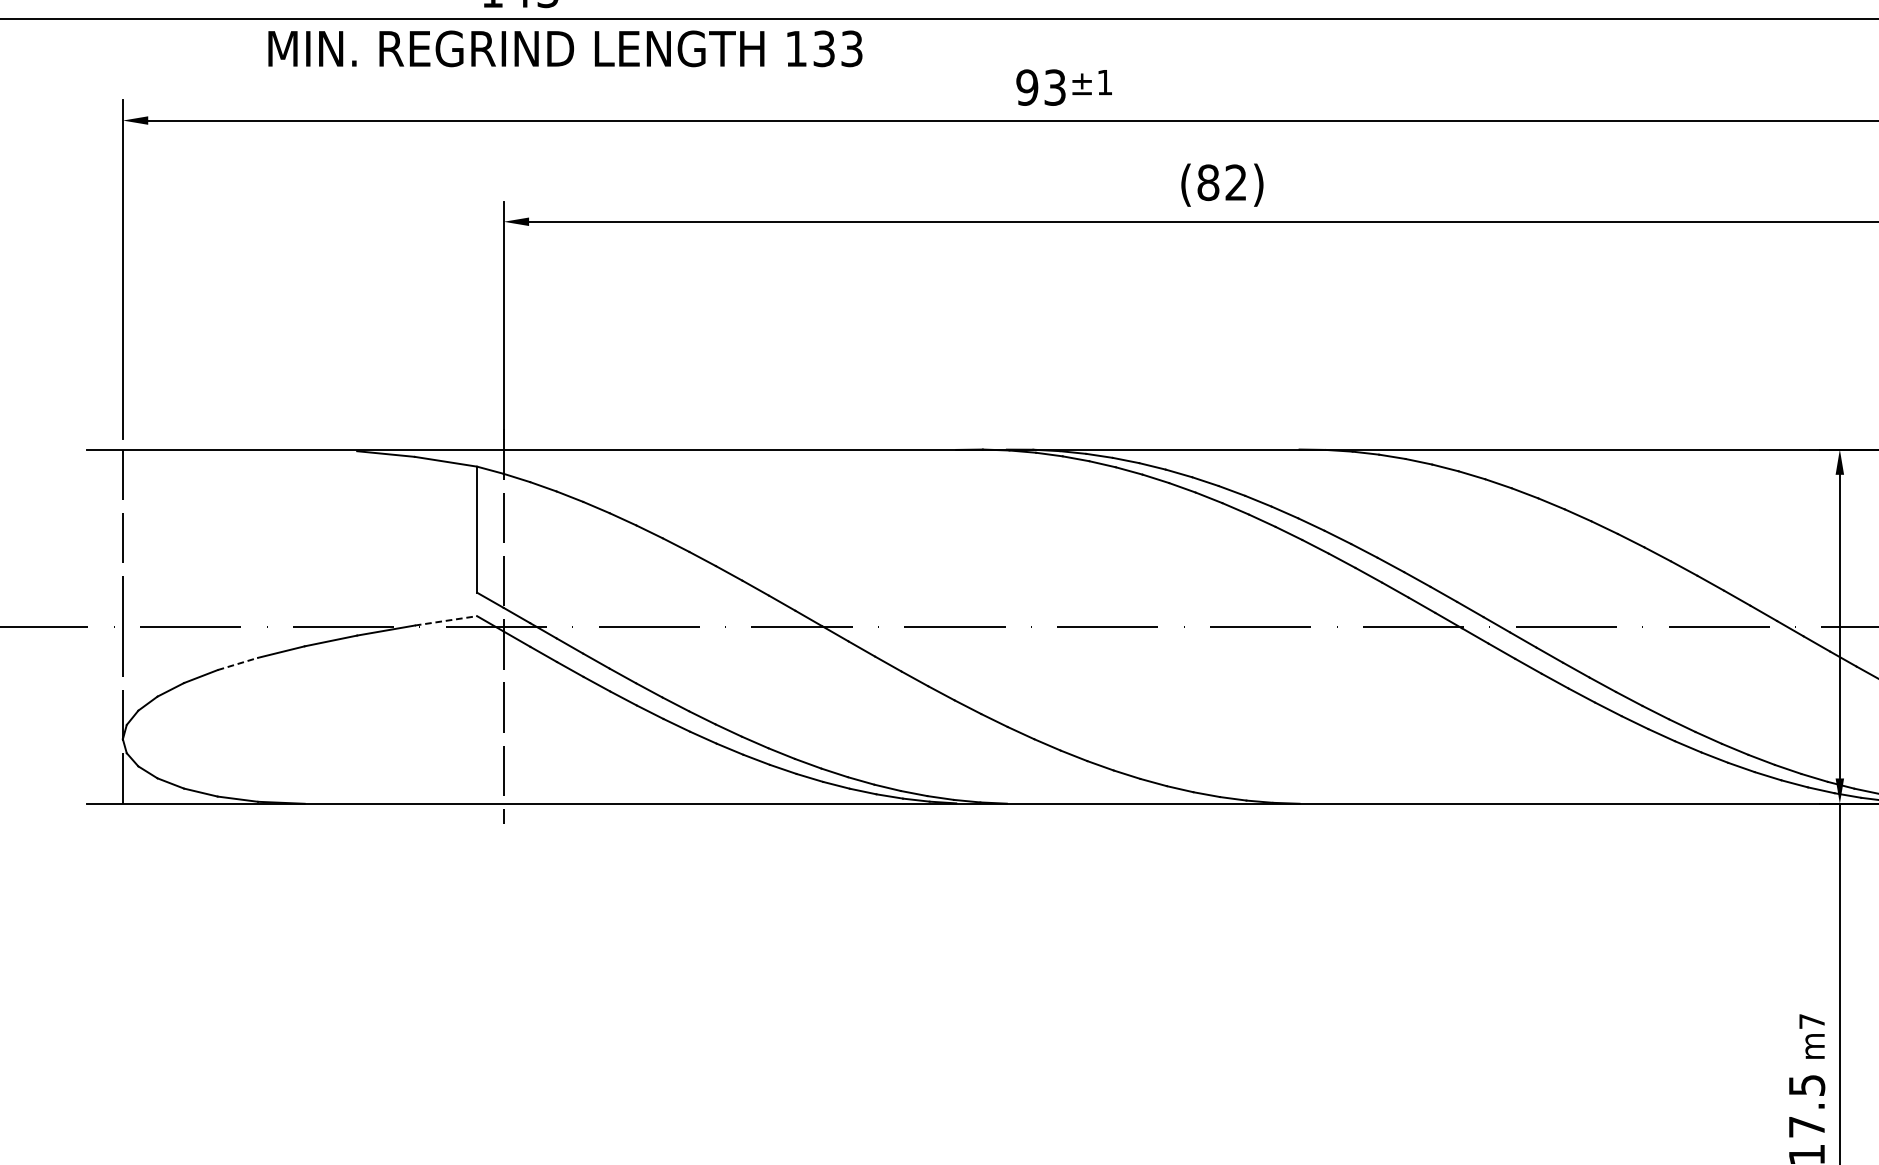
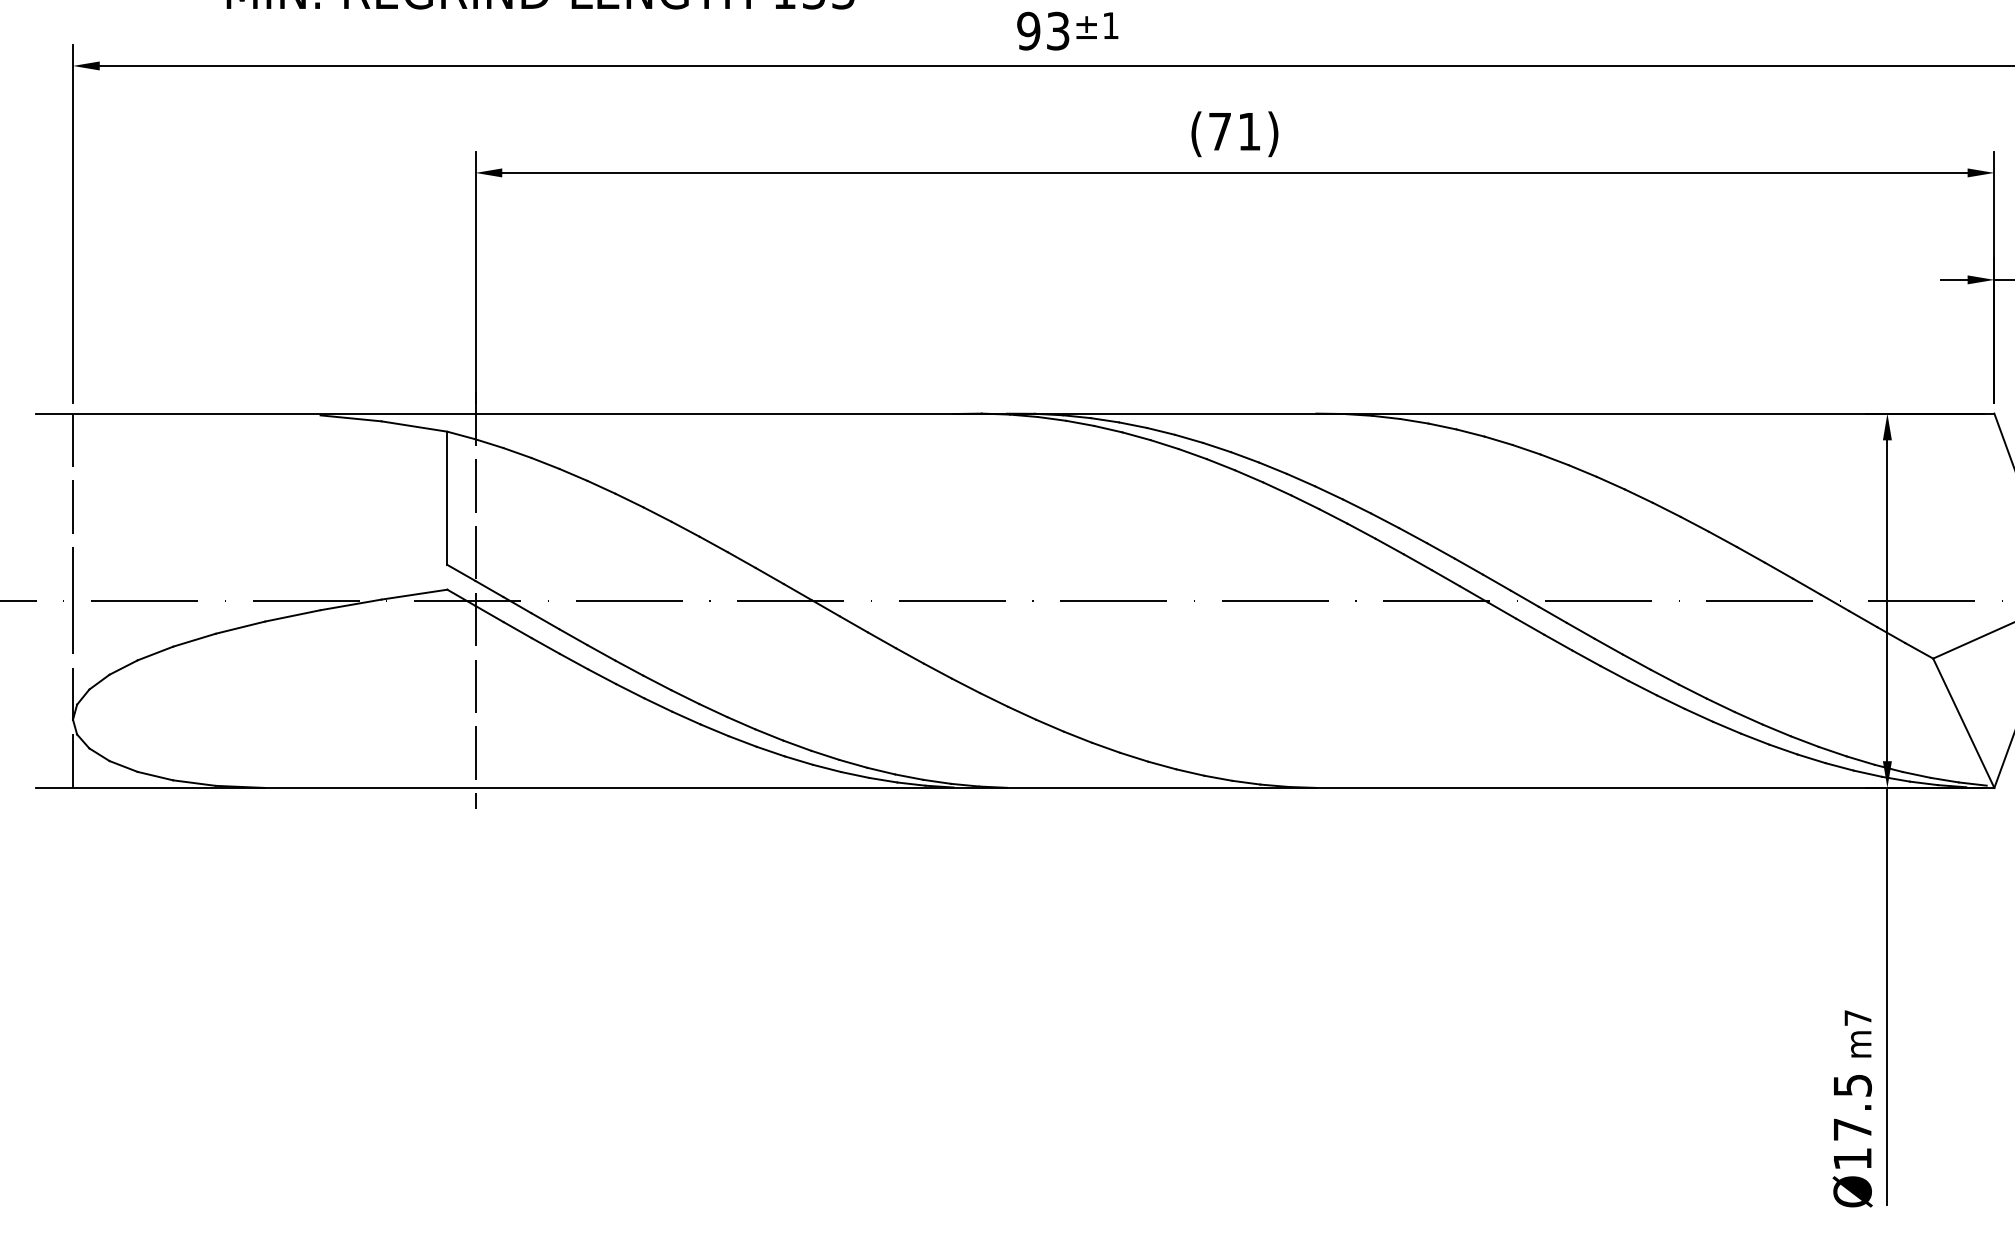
text: (1222, 182) -> (1234, 131), (82) -> (71)
line: (446, 620) -> (414, 594), dashed -> solid
line: (238, 664) -> (195, 640), dashed -> solid

